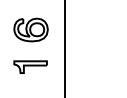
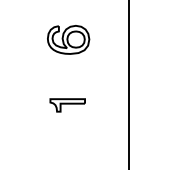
part: (30, 29) -> (67, 38), size x0.7
part: (30, 66) -> (67, 104), size x0.6

